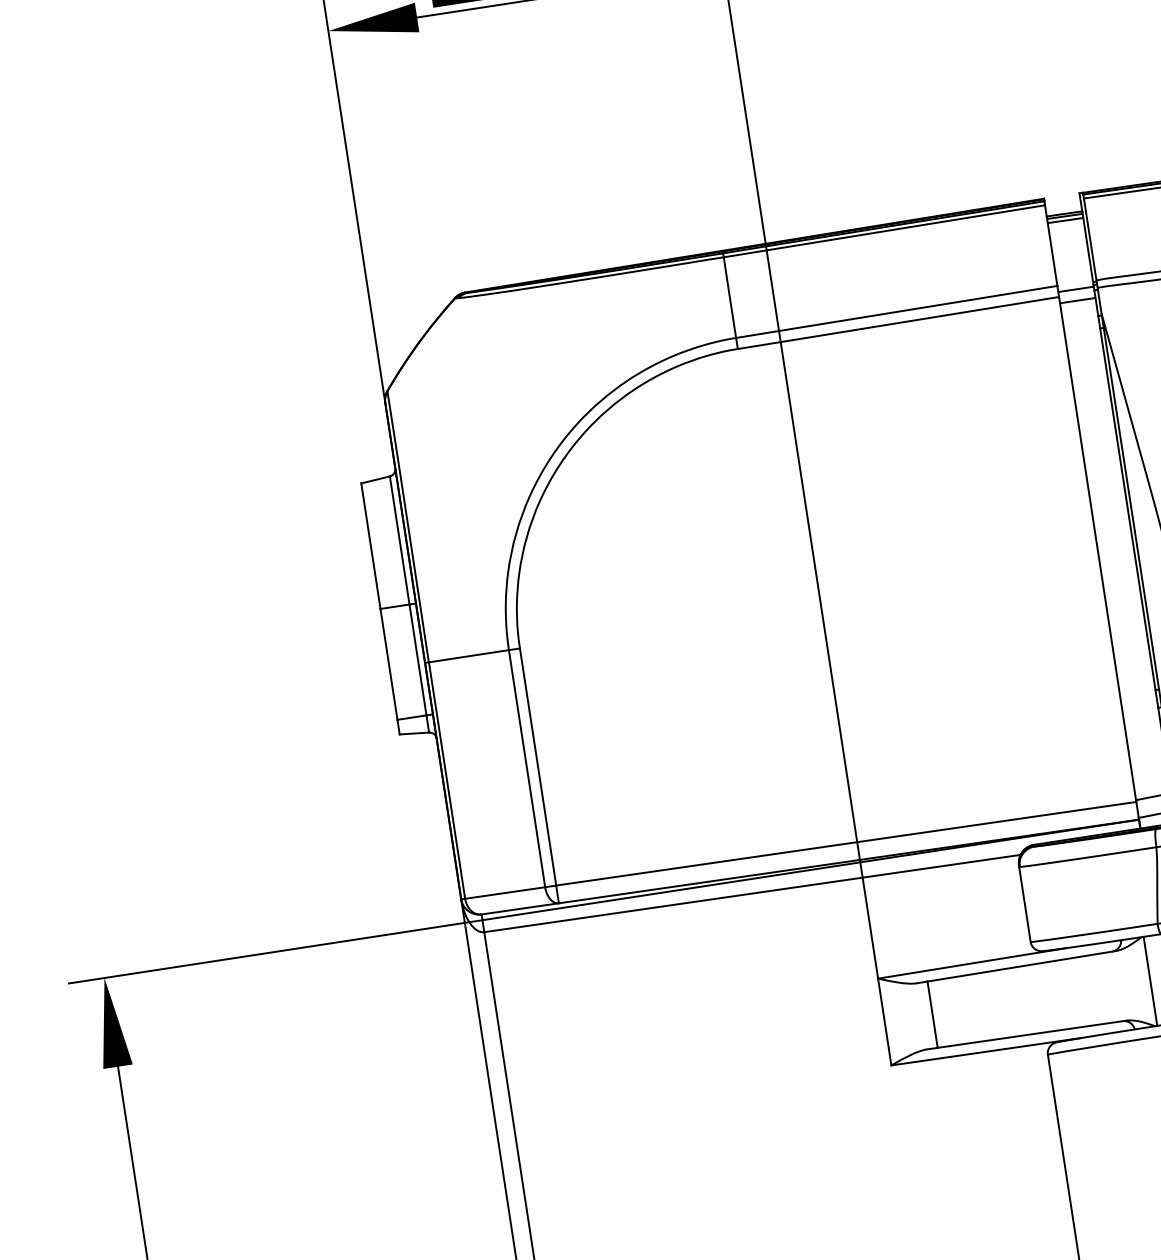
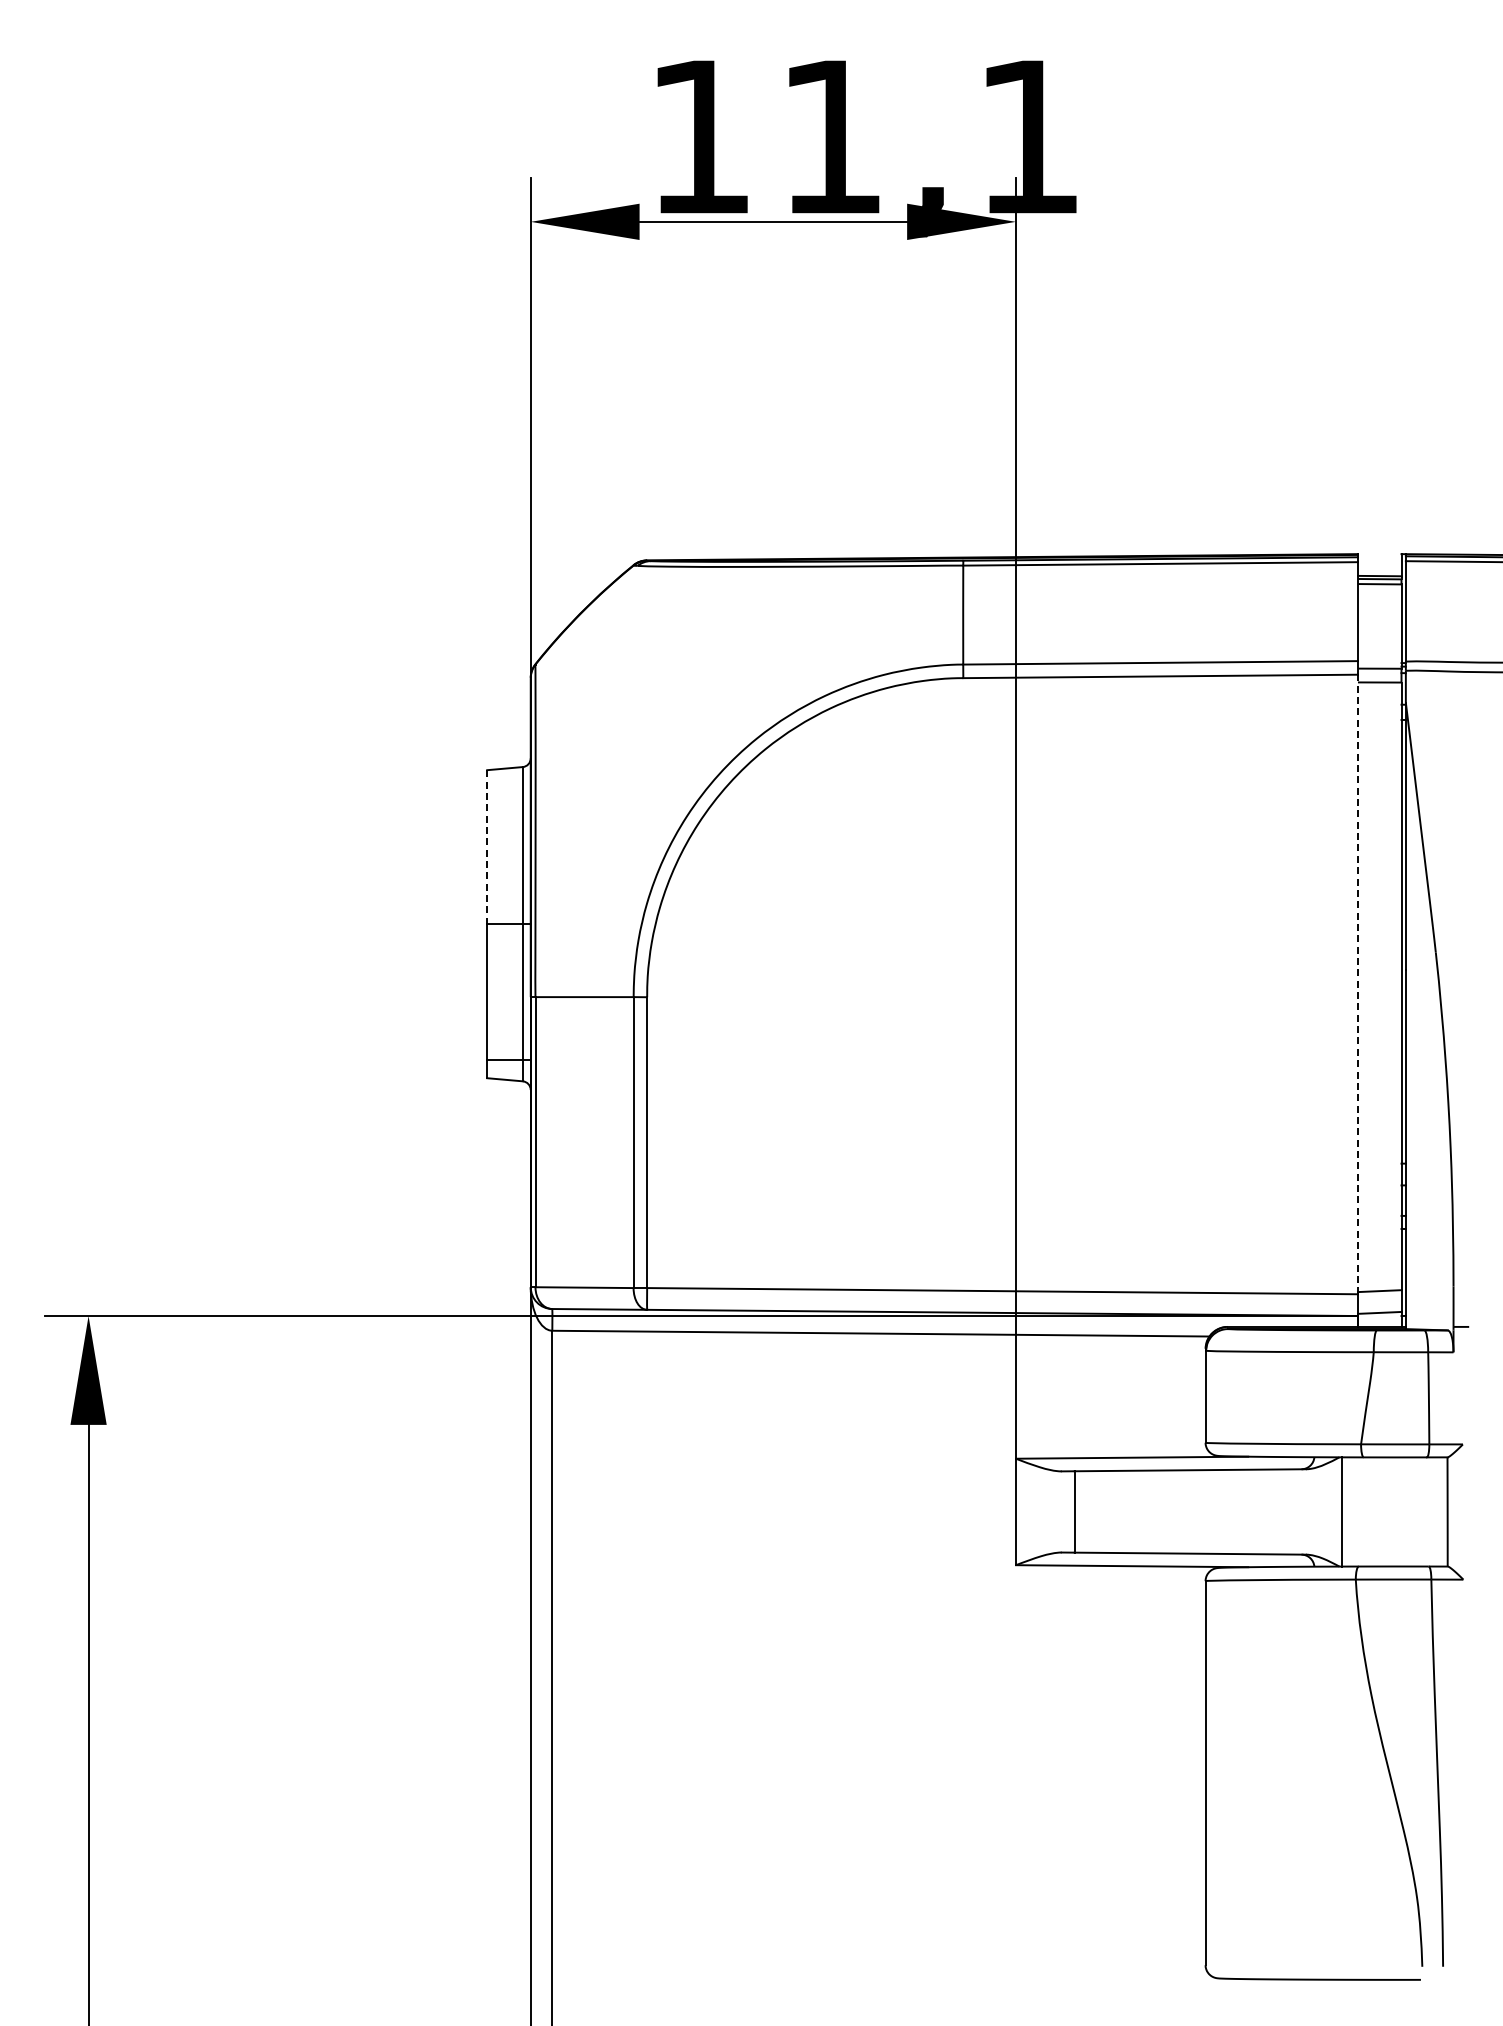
line: (371, 546) -> (487, 847), solid -> dashed
line: (1097, 549) -> (1357, 984), solid -> dashed

